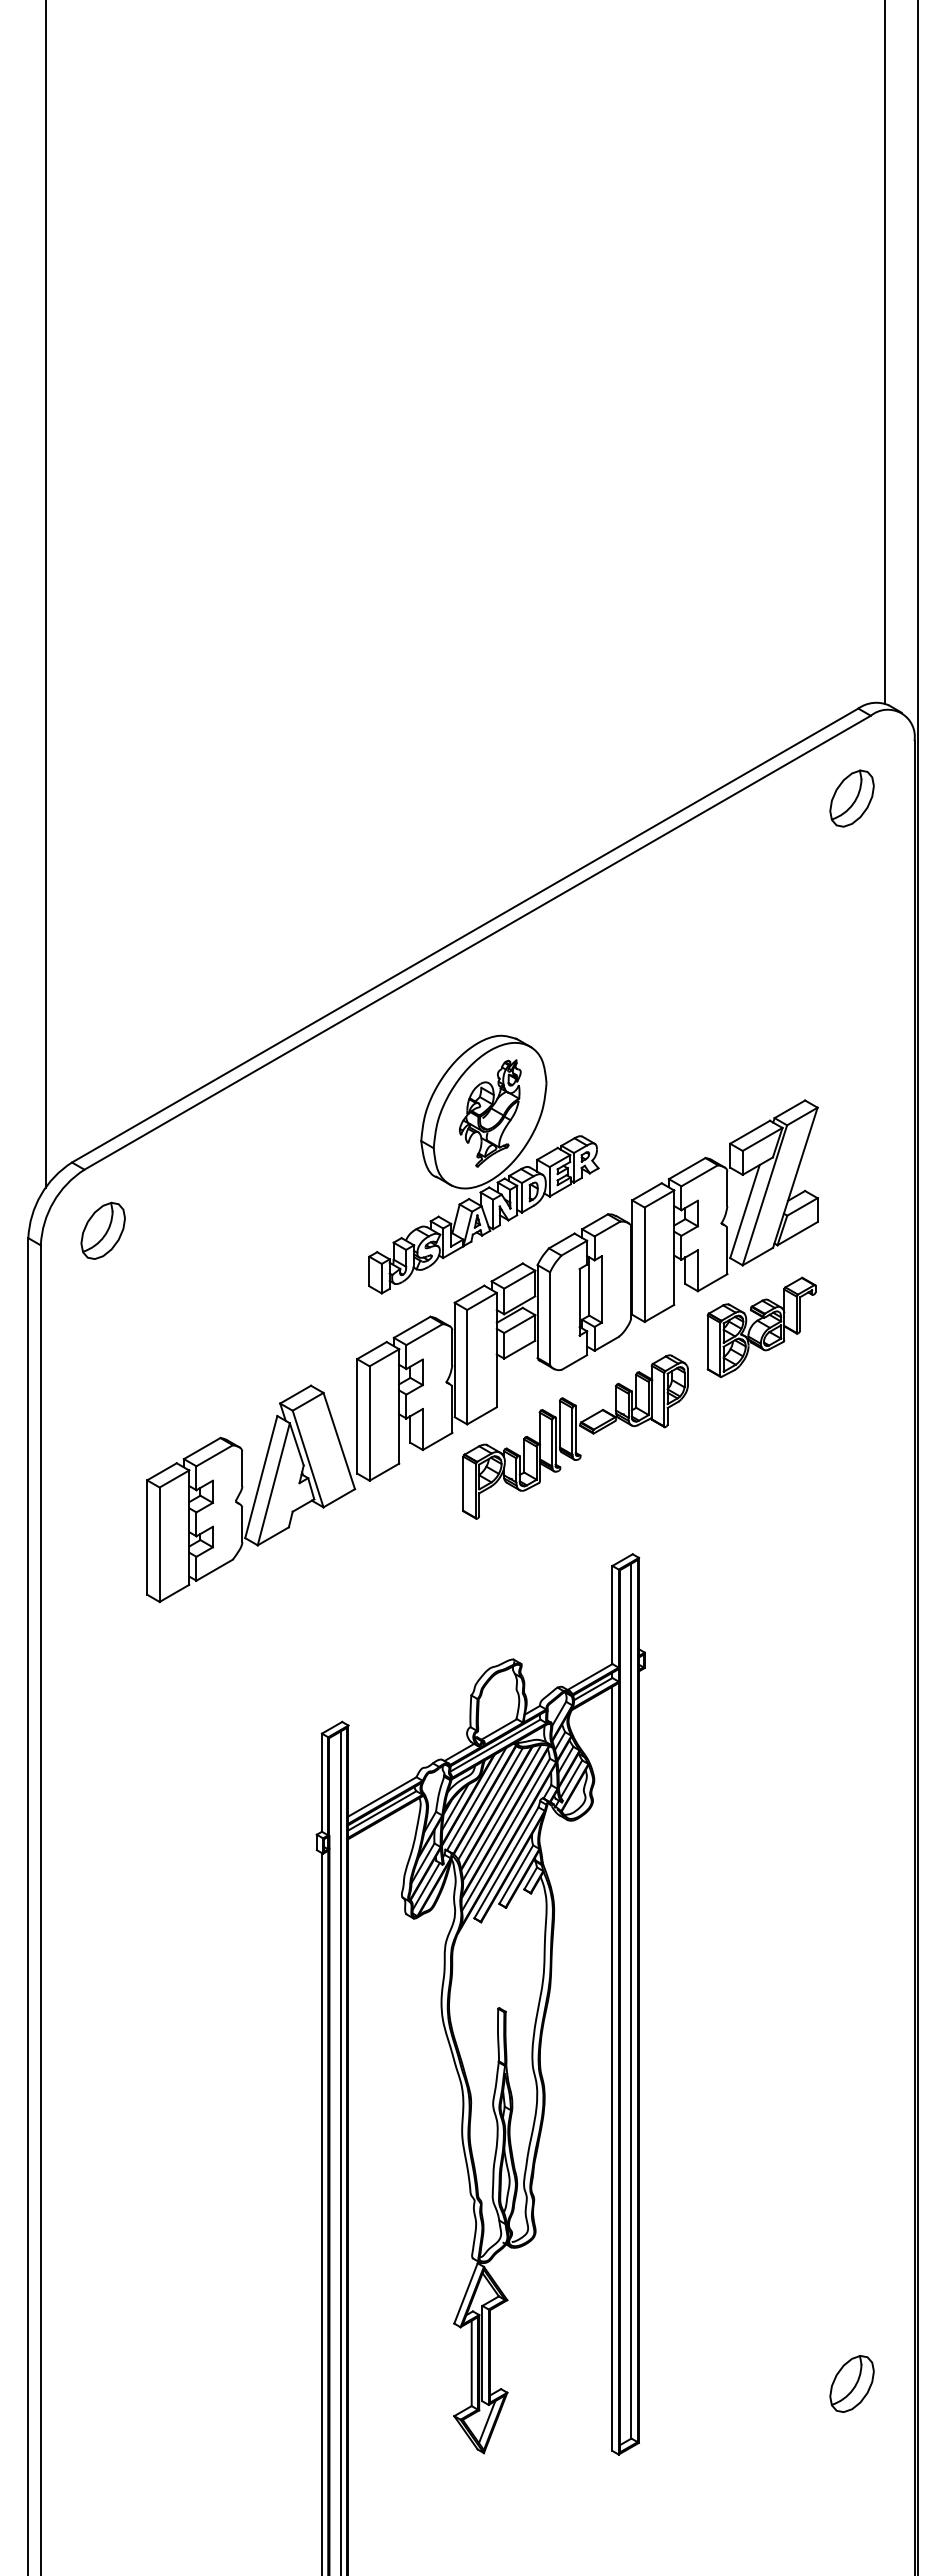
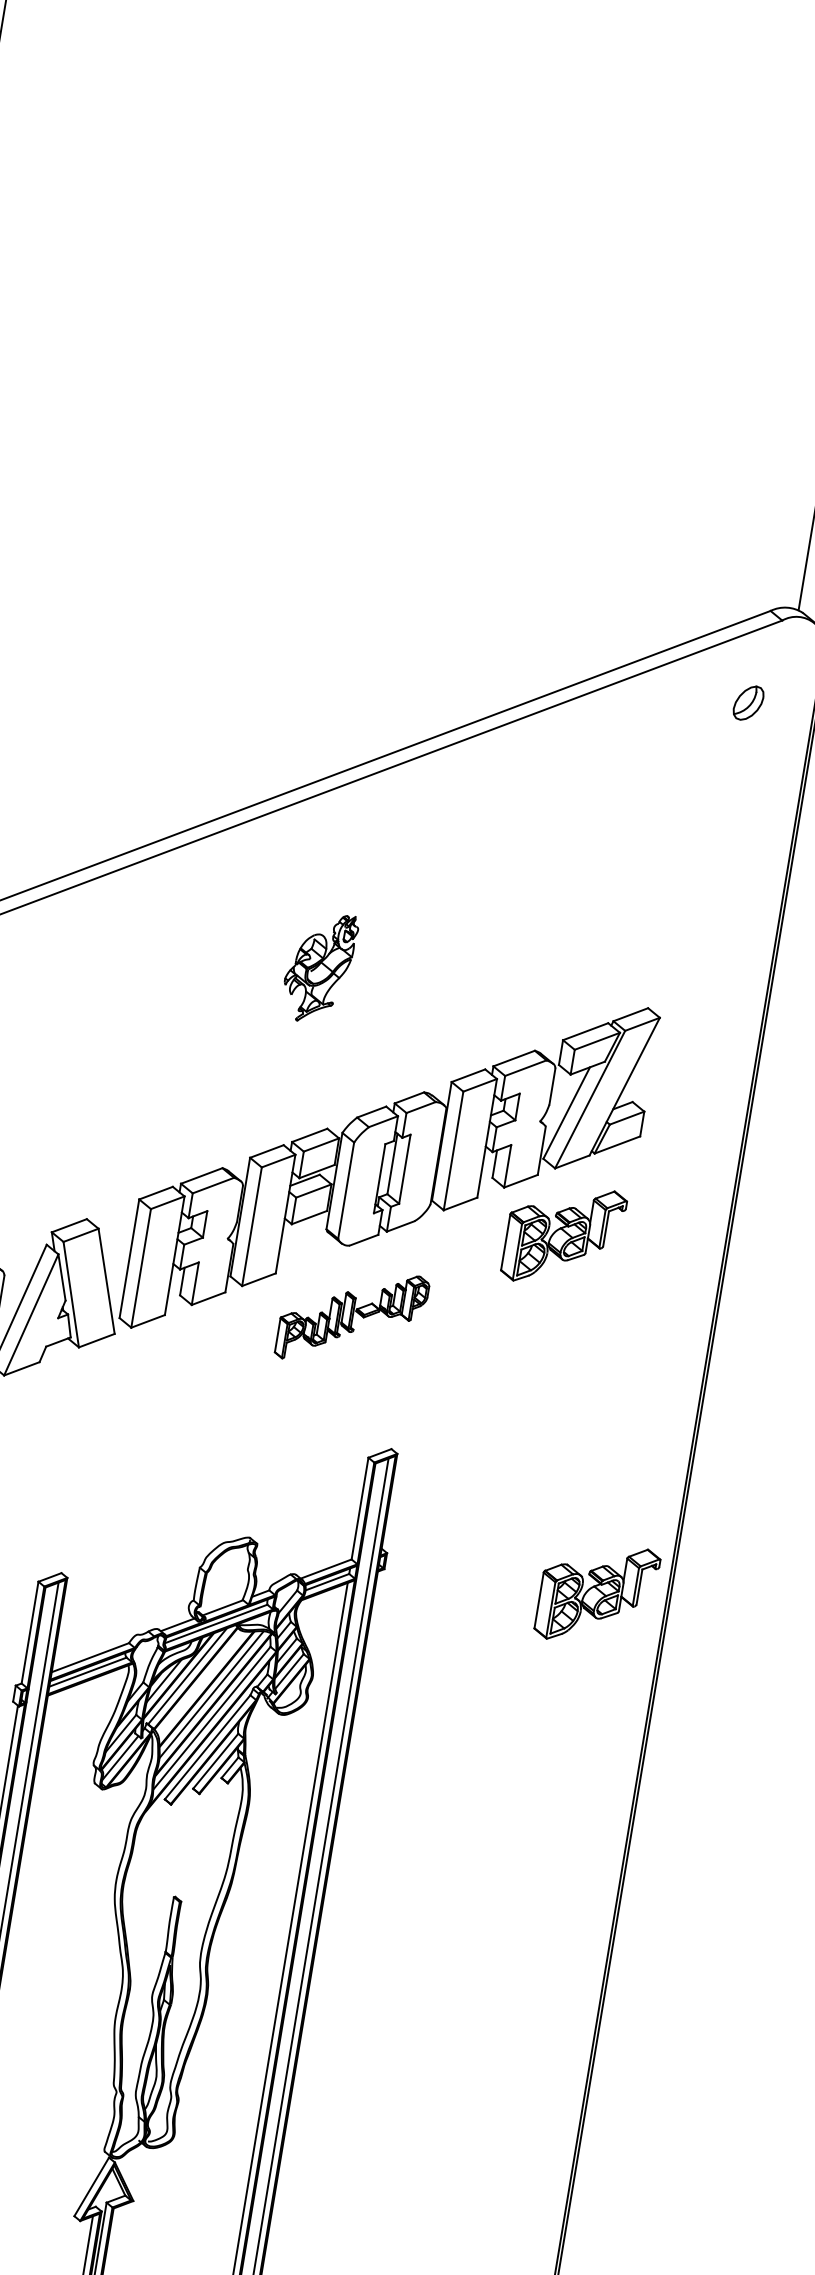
part: (851, 798) -> (748, 703), size x0.6
part: (483, 1164) -> (303, 1019), removed
part: (575, 1436) -> (352, 1317), size x0.6
part: (848, 1658) -> (597, 1594), added
line: (490, 1803) -> (201, 1683), removed

